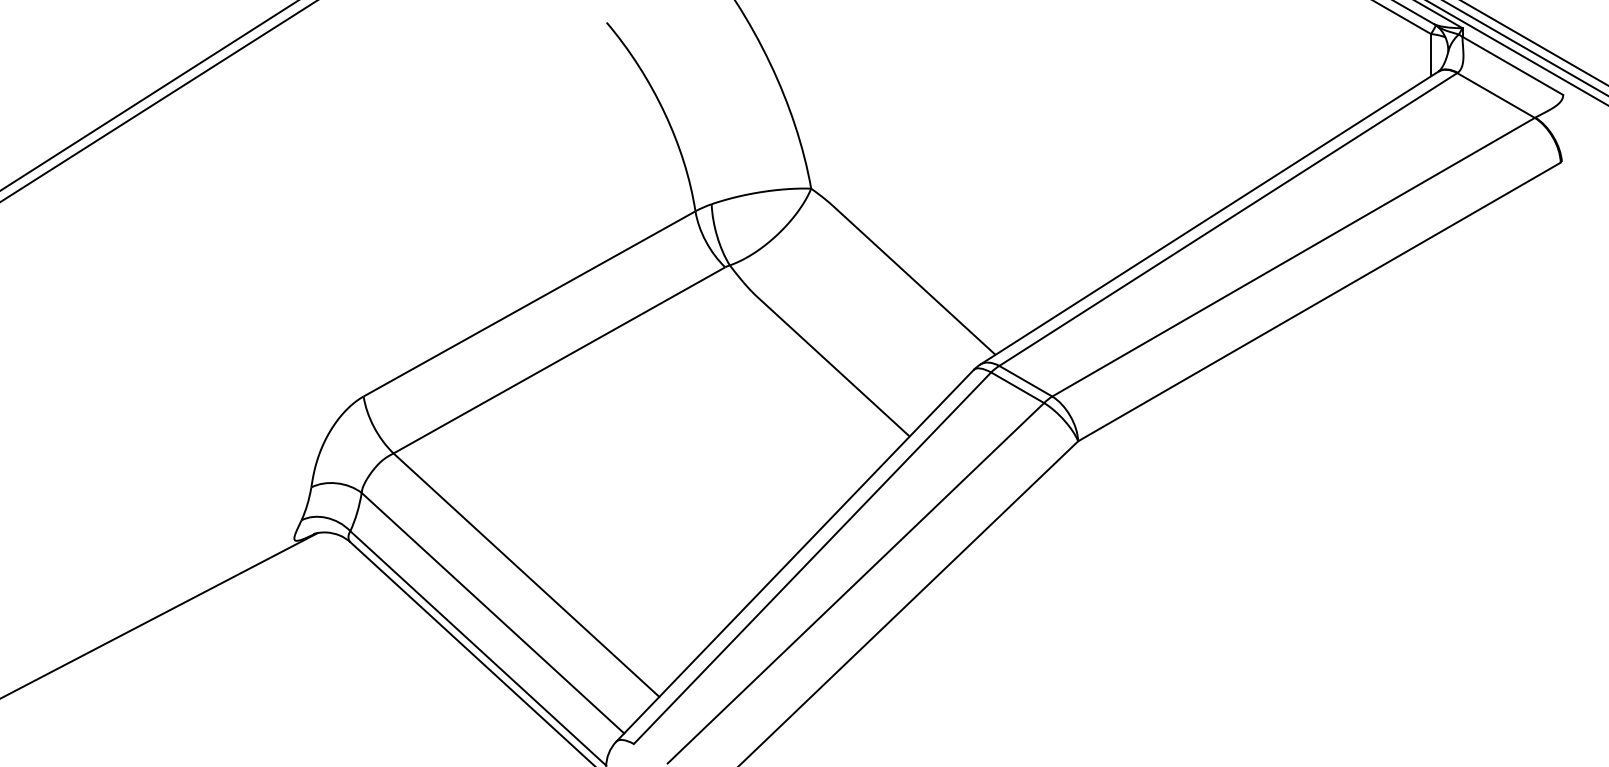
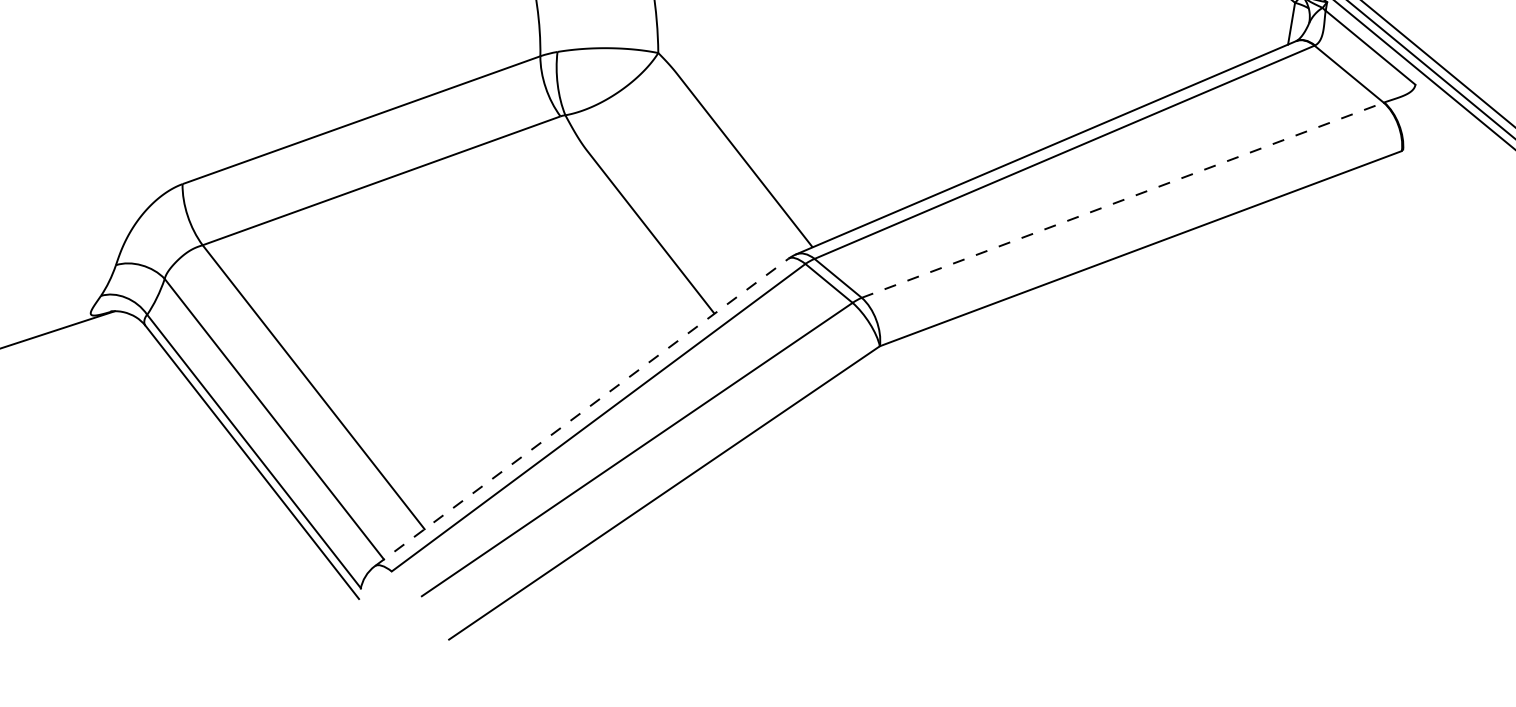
line: (1293, 257) -> (1122, 200), solid -> dashed
line: (795, 555) -> (582, 412), solid -> dashed

